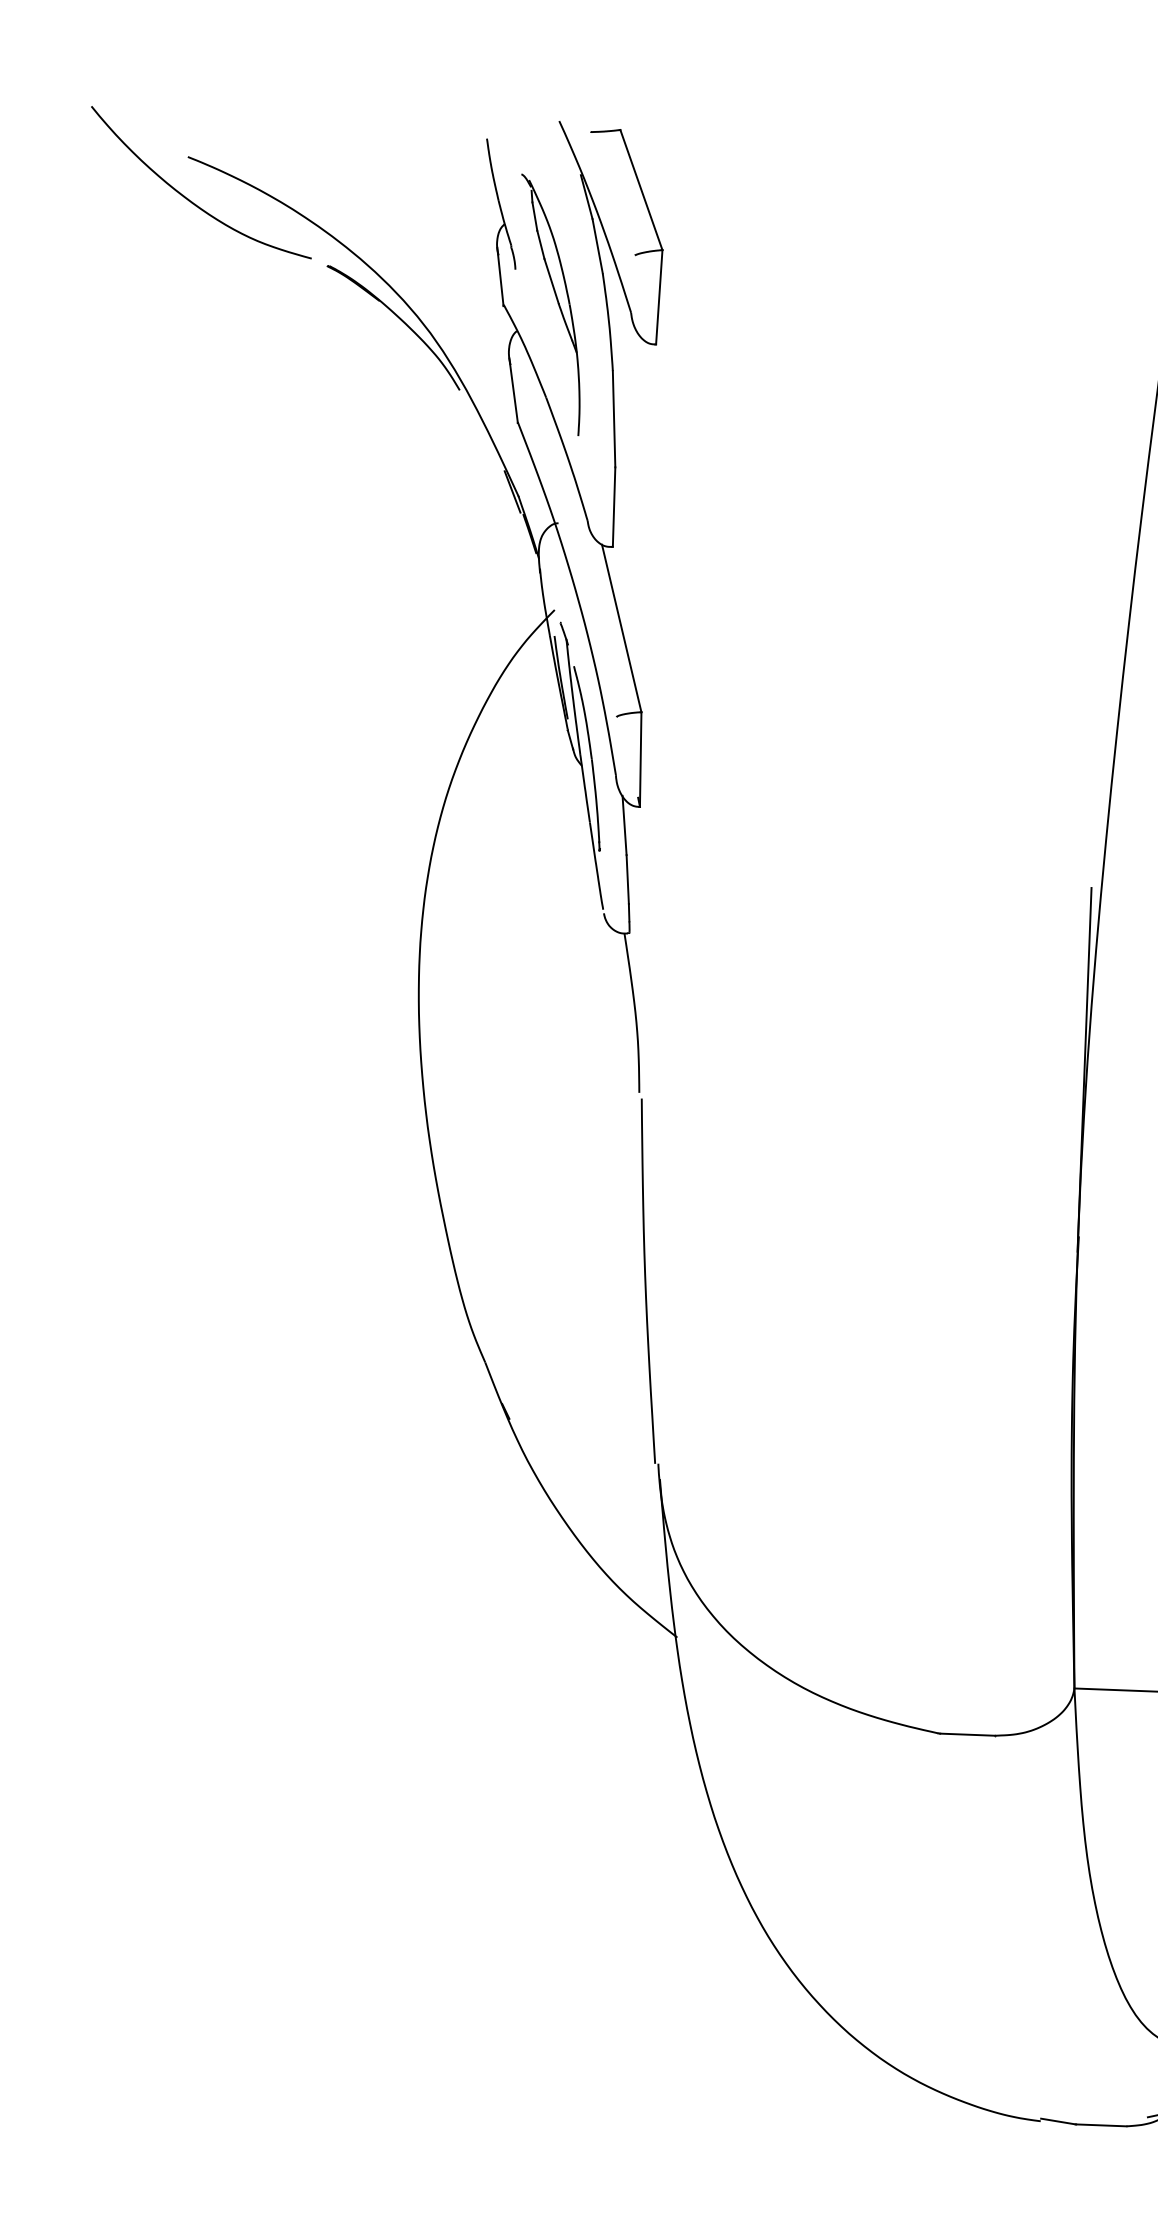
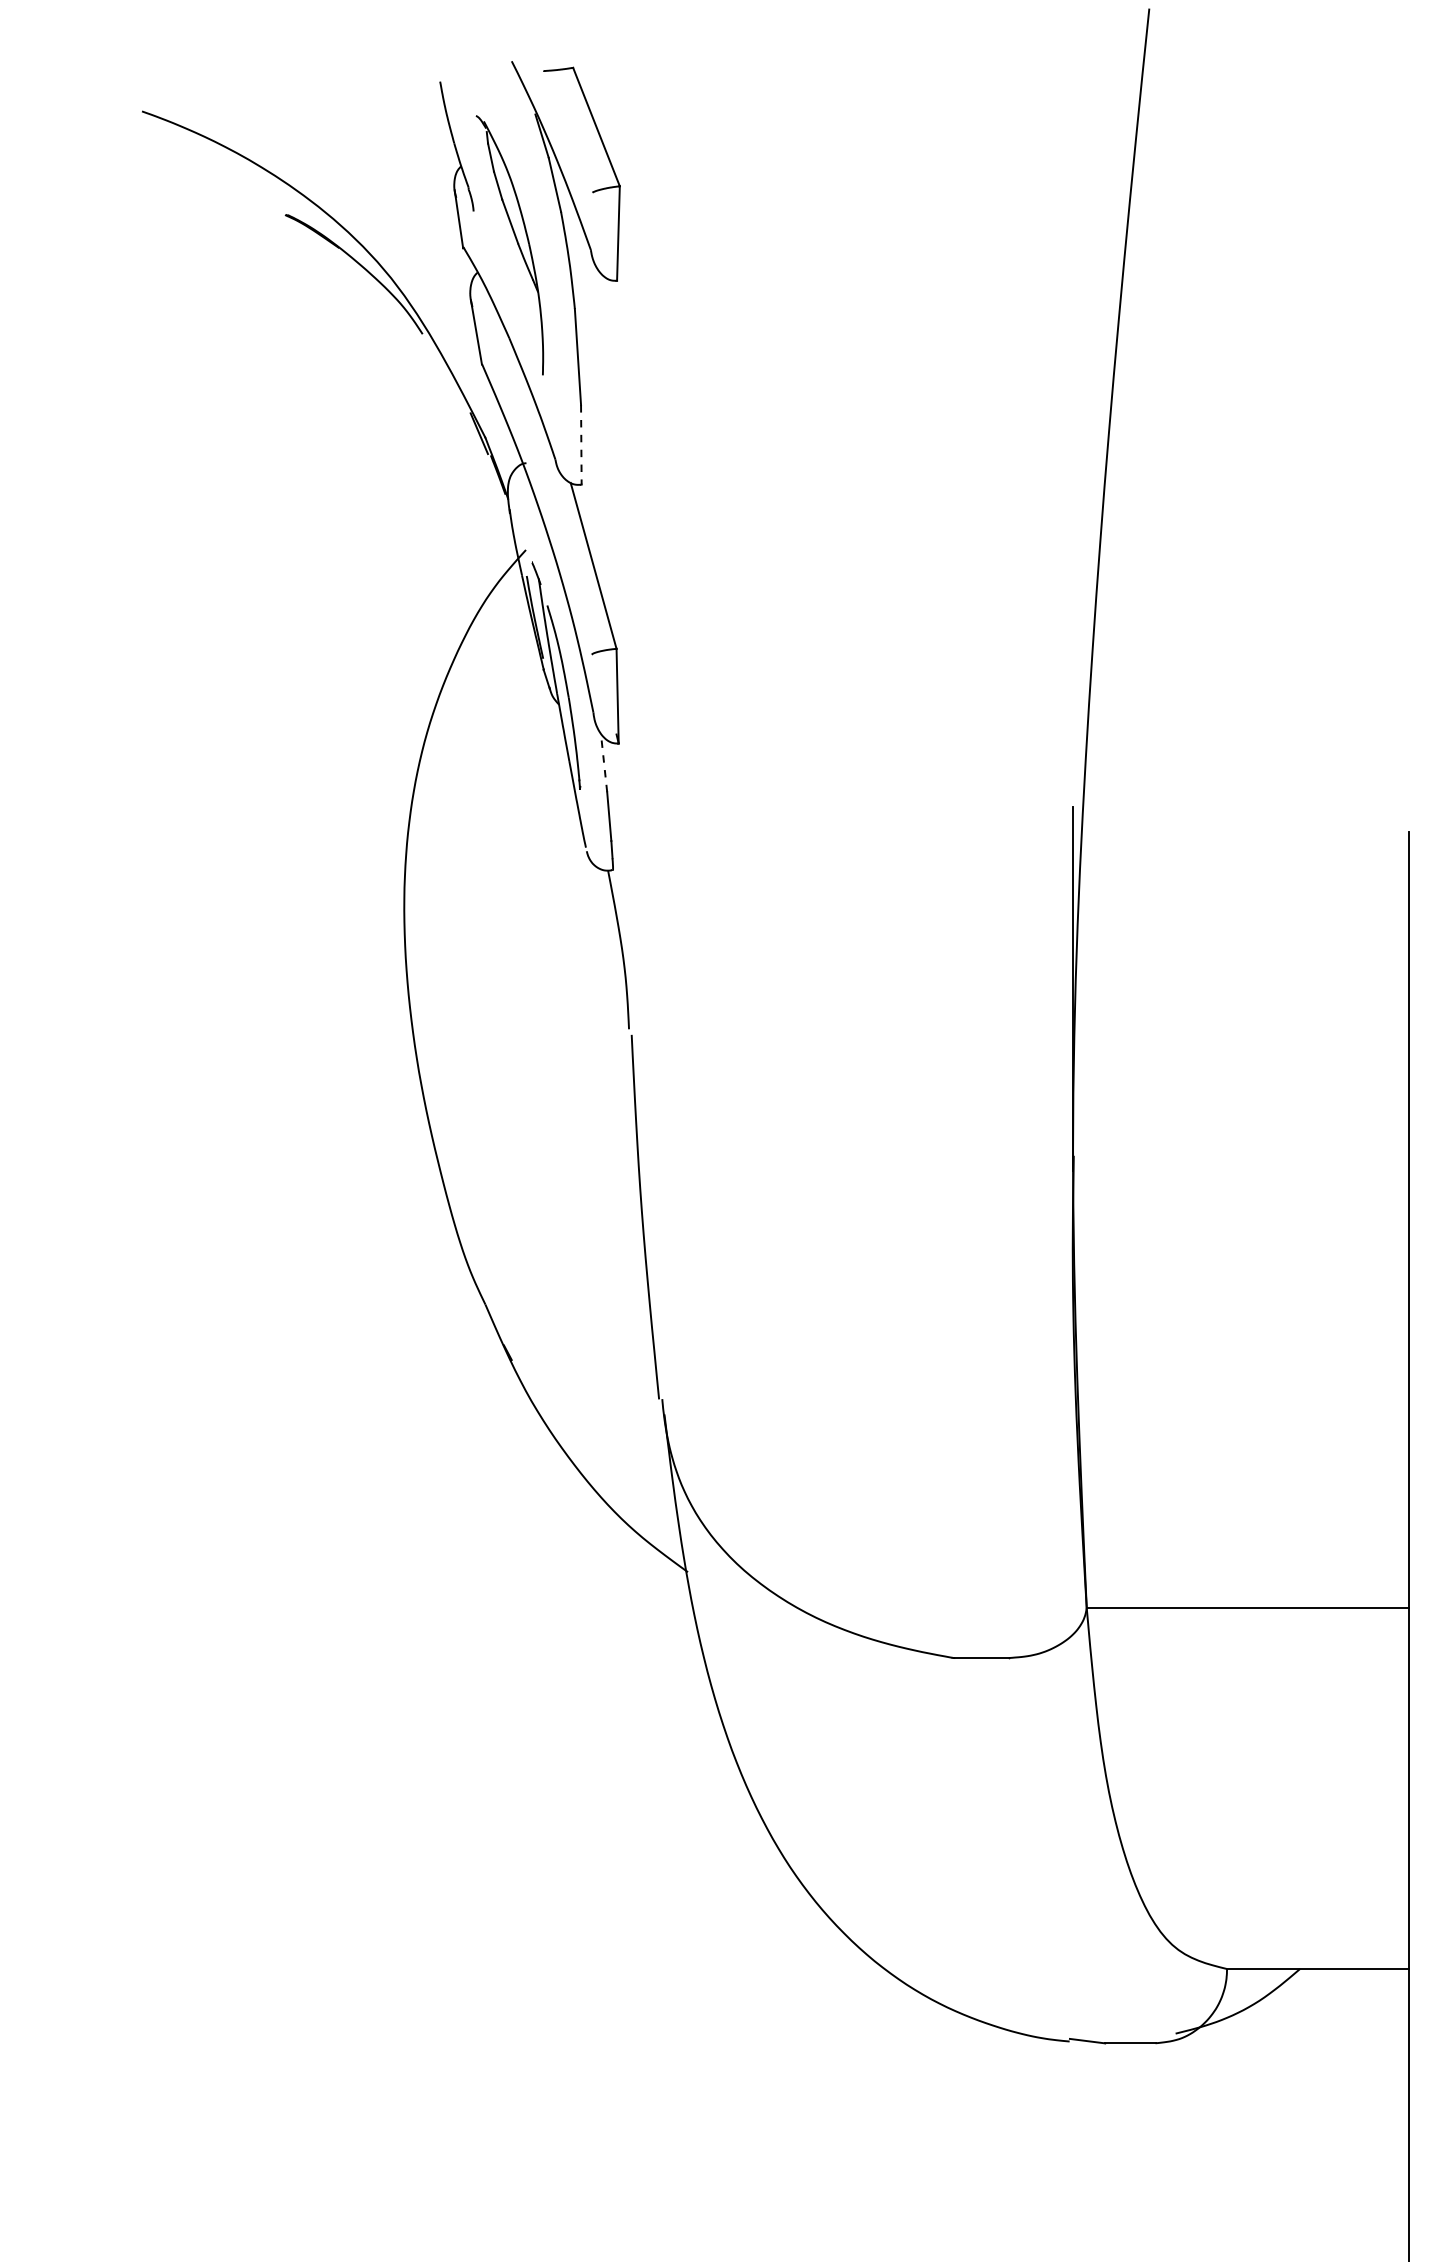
curve: (190, 200) -> (146, 154), removed
line: (614, 506) -> (581, 444), solid -> dashed
line: (625, 825) -> (604, 762), solid -> dashed

